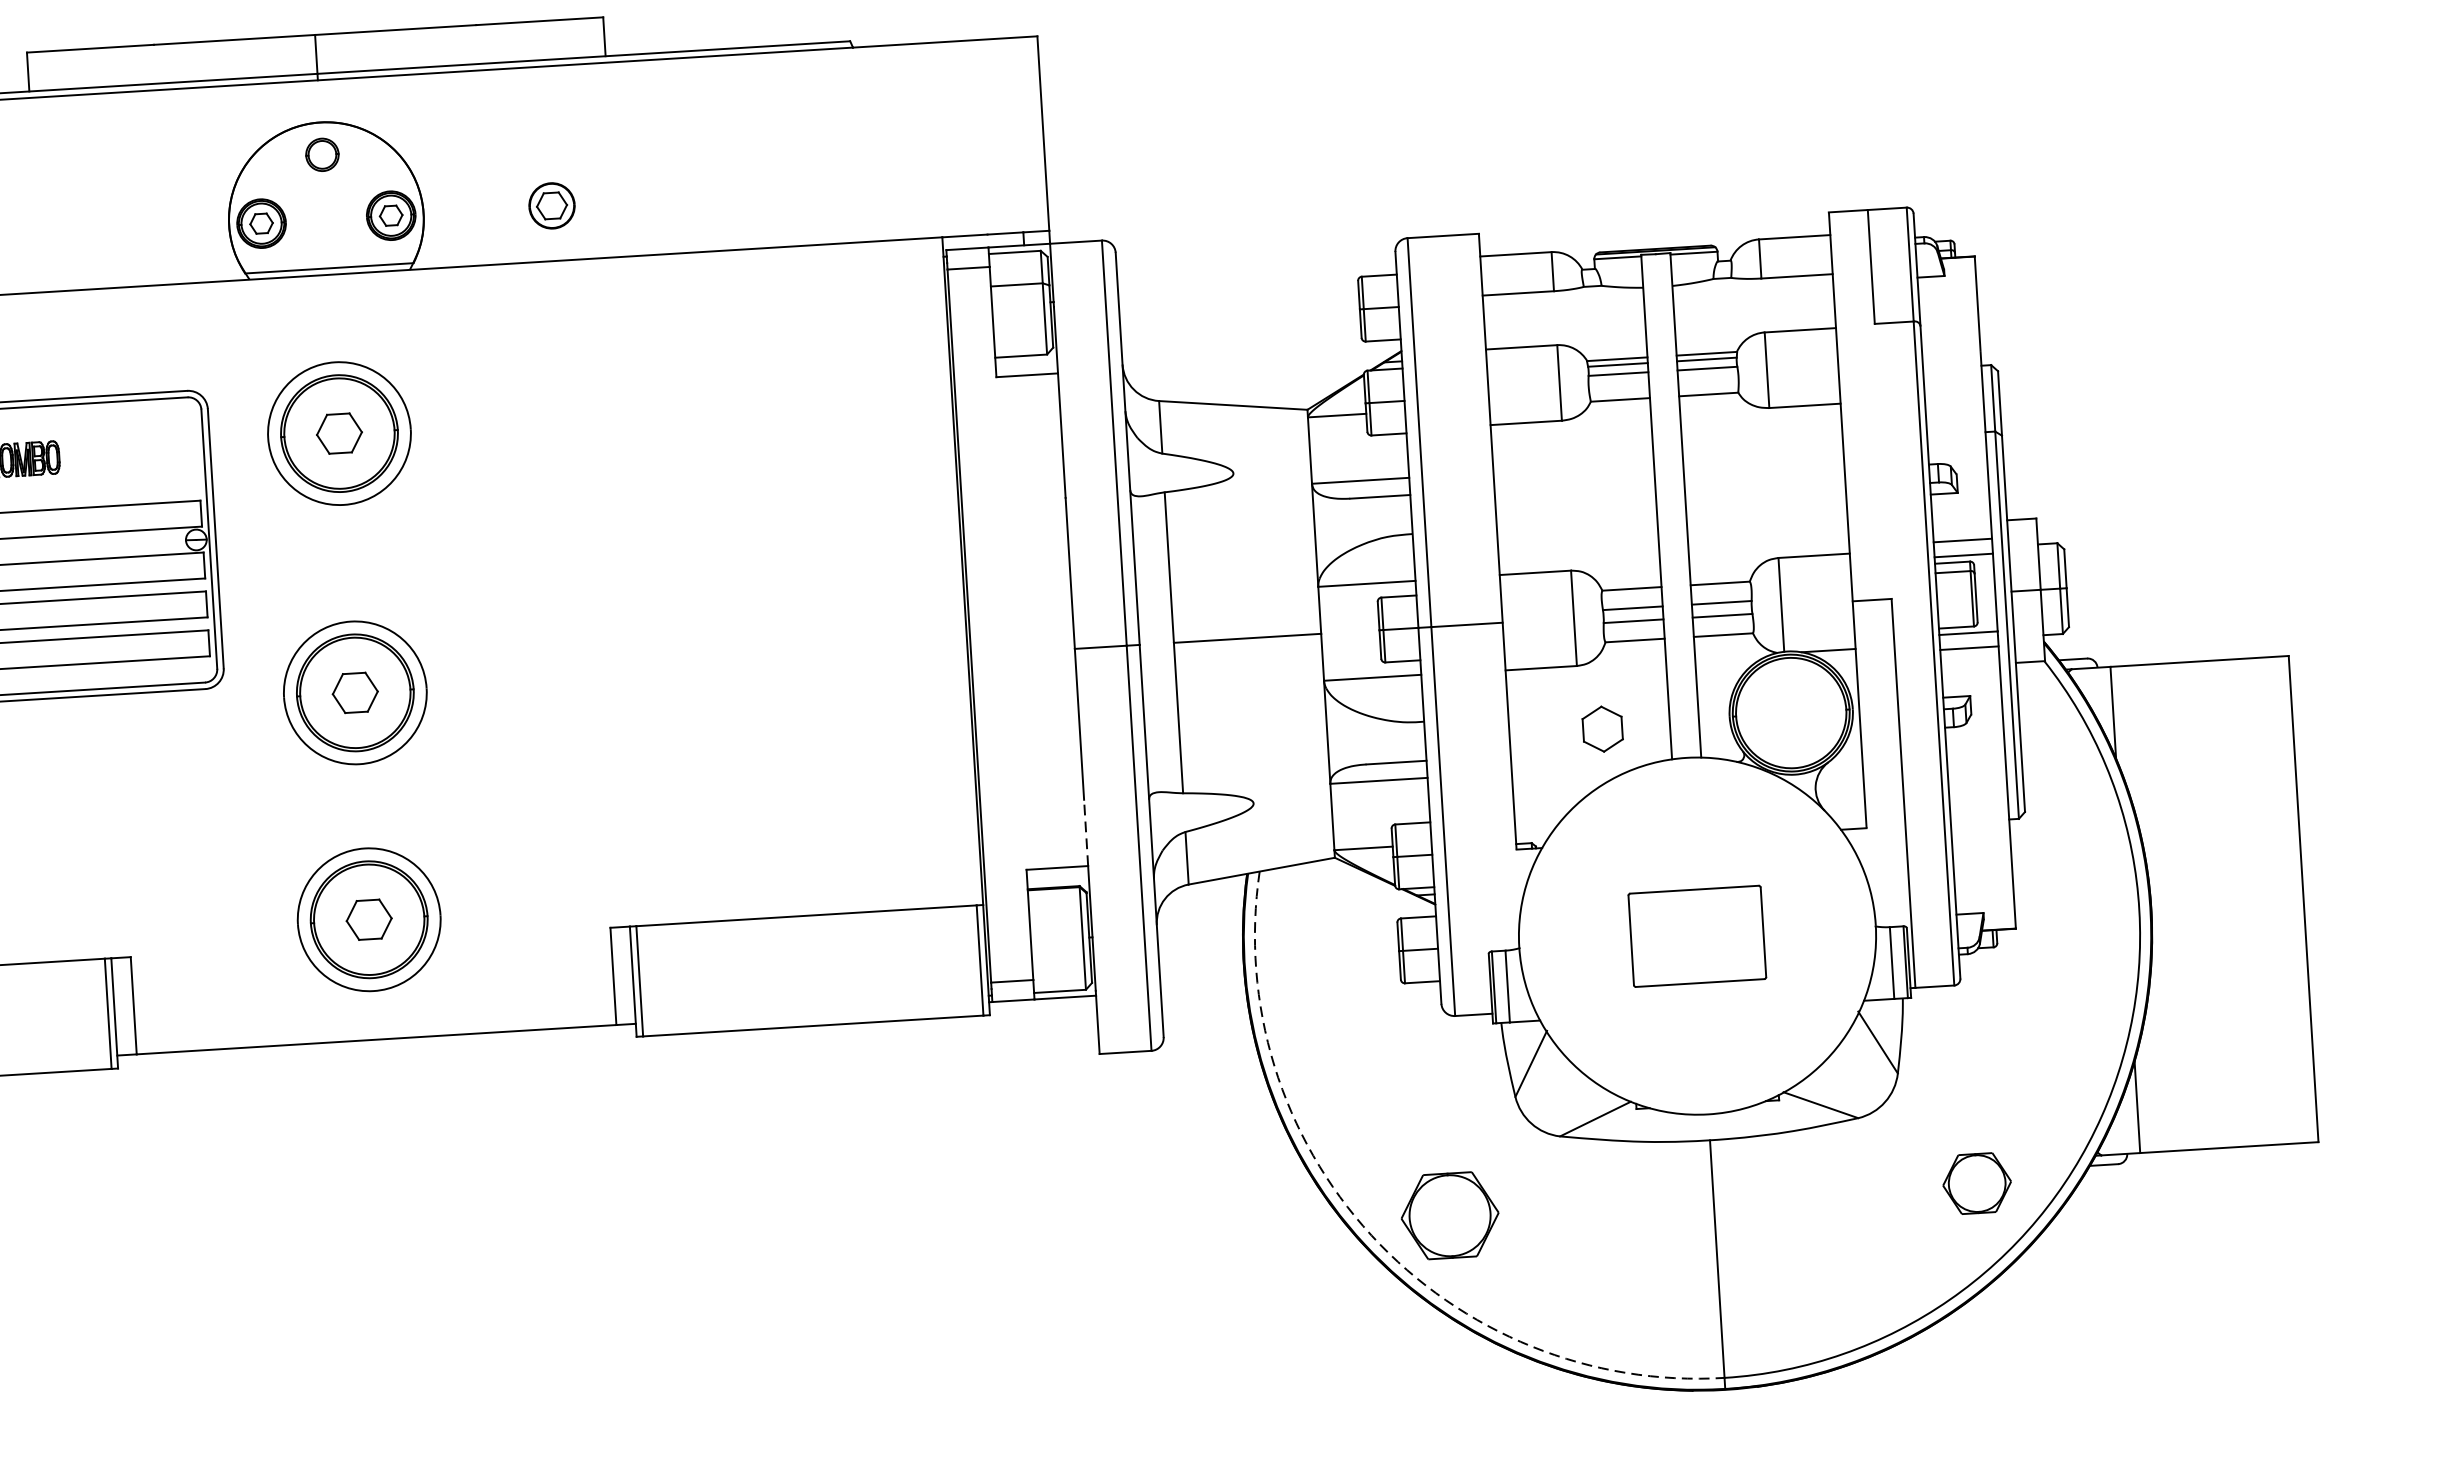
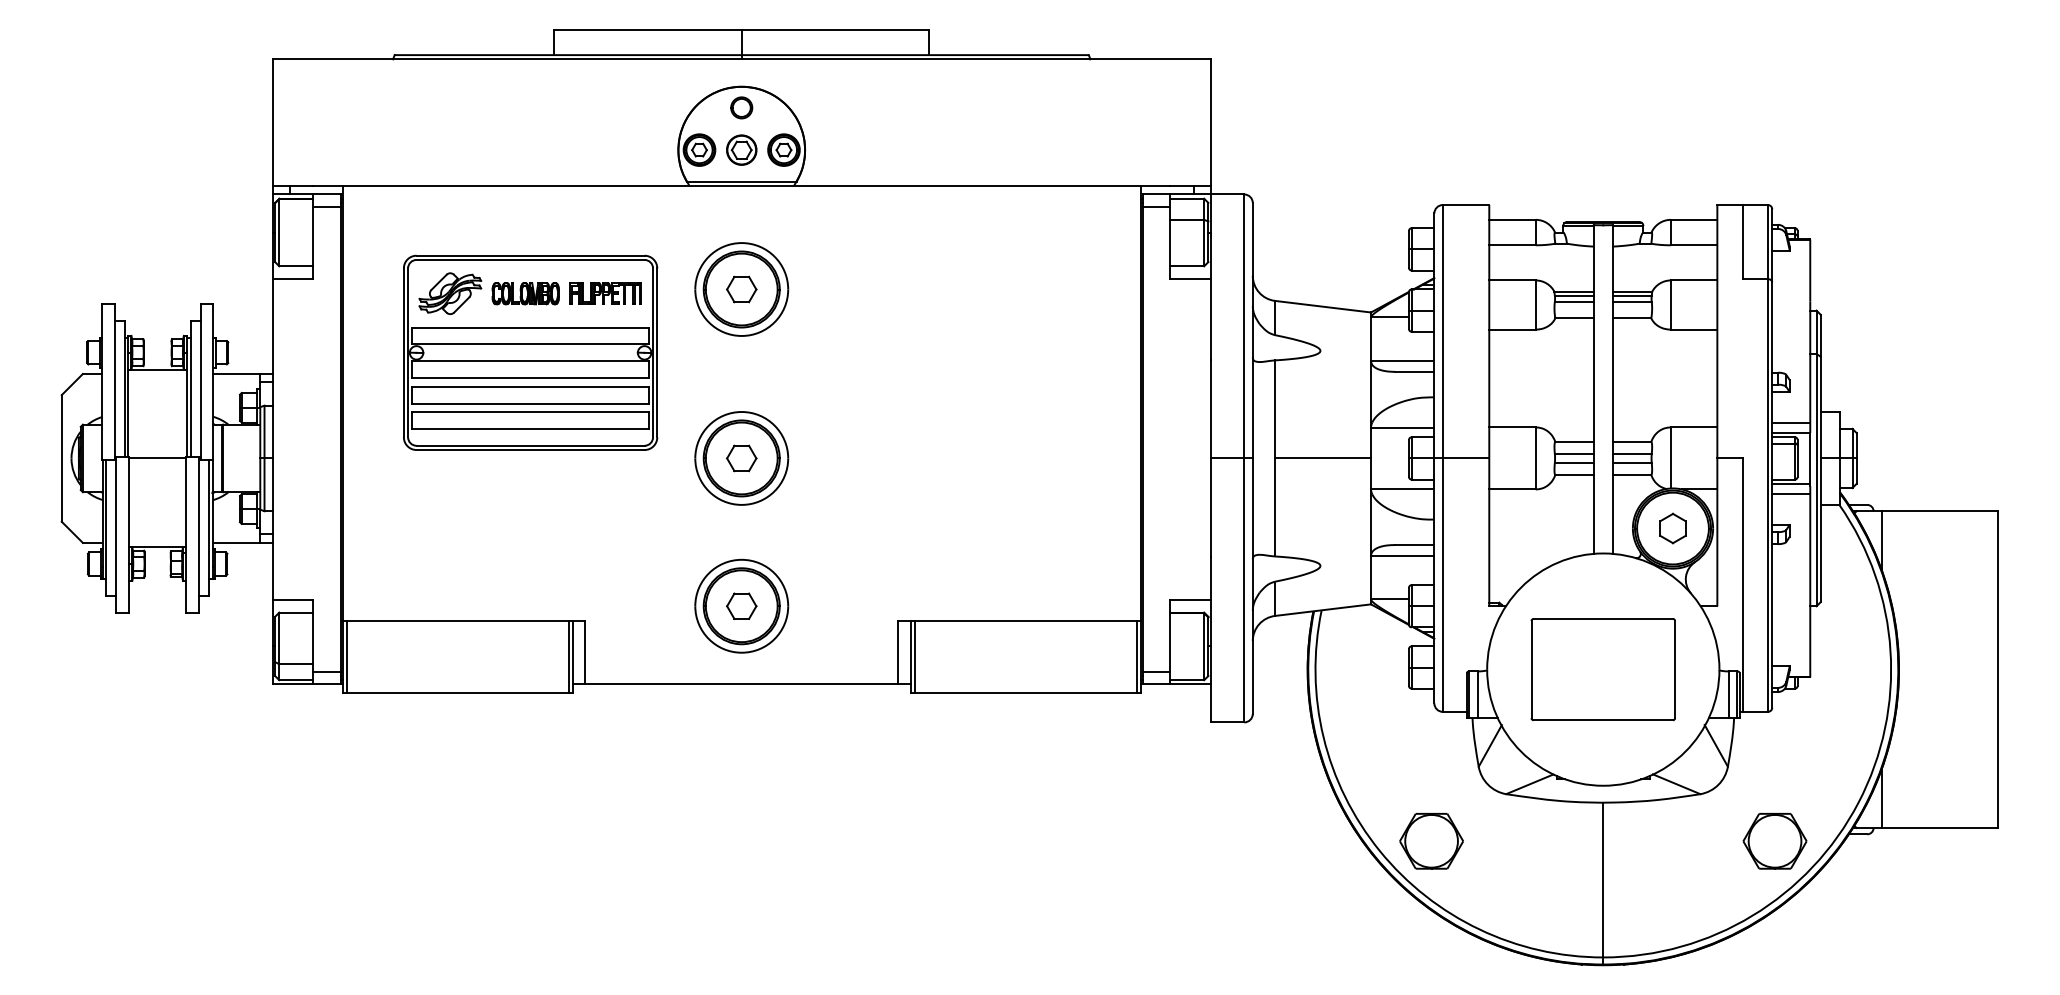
part: (551, 204) -> (741, 149), moved
part: (130, 452) -> (605, 293), added
part: (1601, 729) -> (1672, 528), moved
line: (1086, 833) -> (1210, 578), dashed -> solid
part: (1696, 936) -> (1602, 669), size x1.67
part: (1976, 1183) -> (1774, 841), size x1.43
arc: (1370, 1234) -> (1379, 850), dashed -> solid

